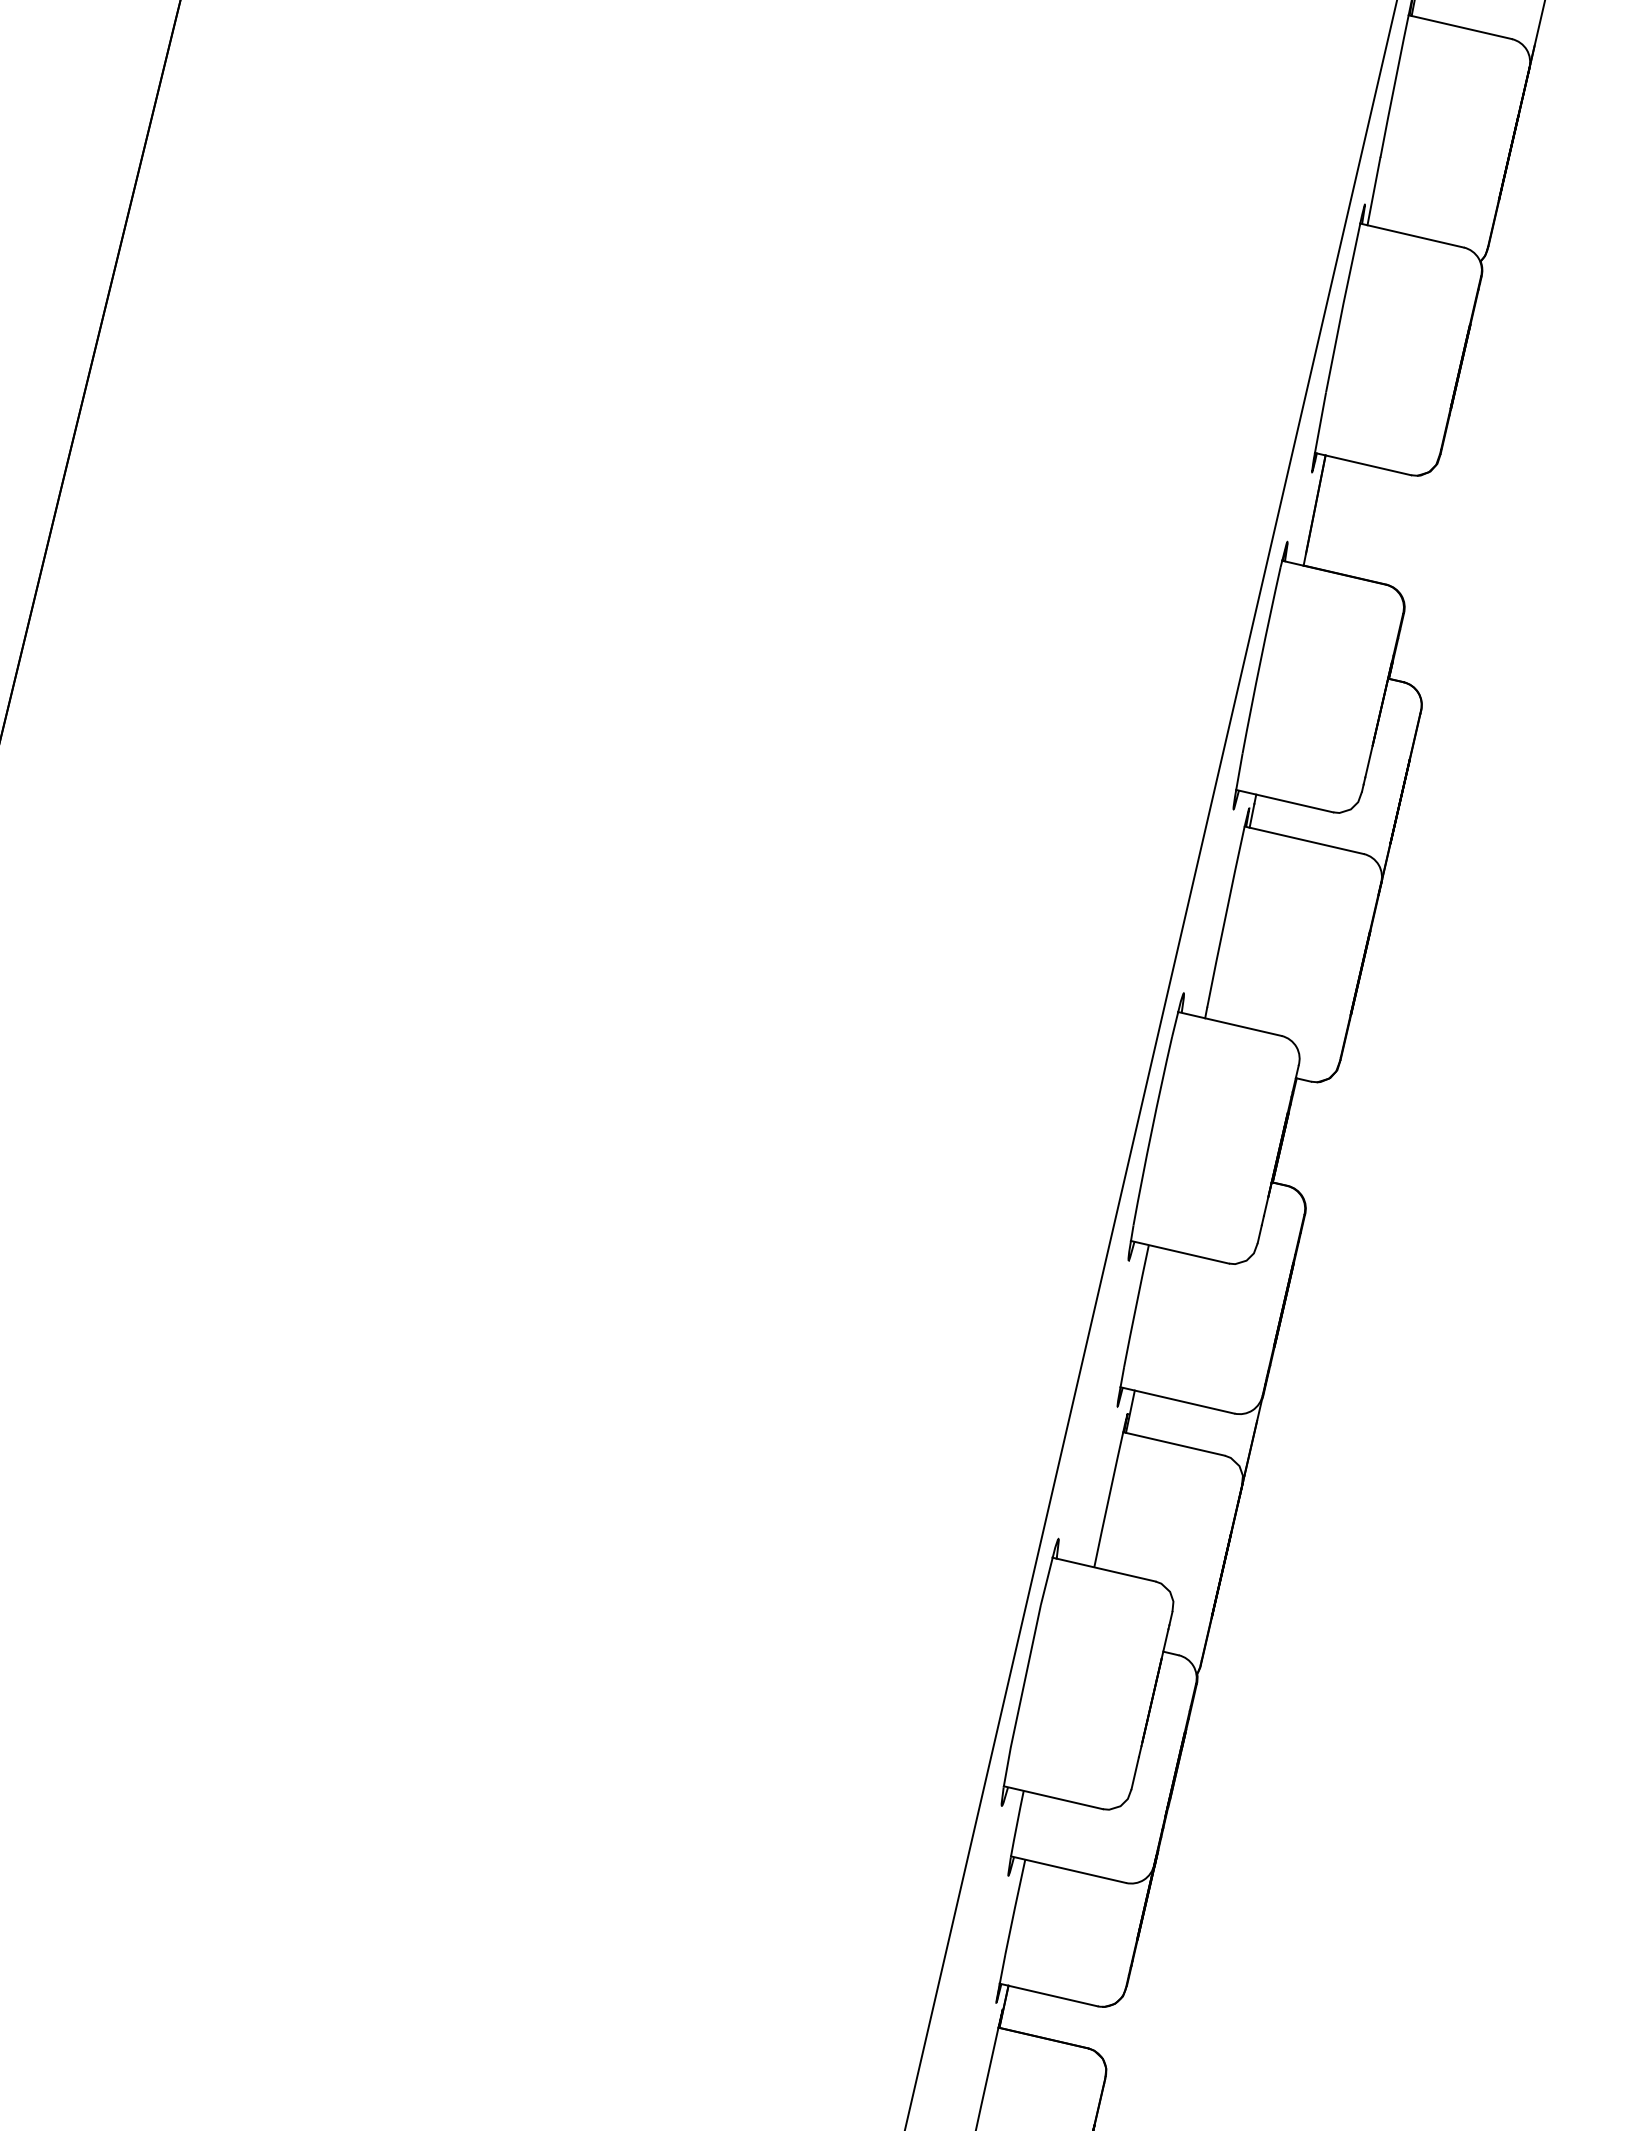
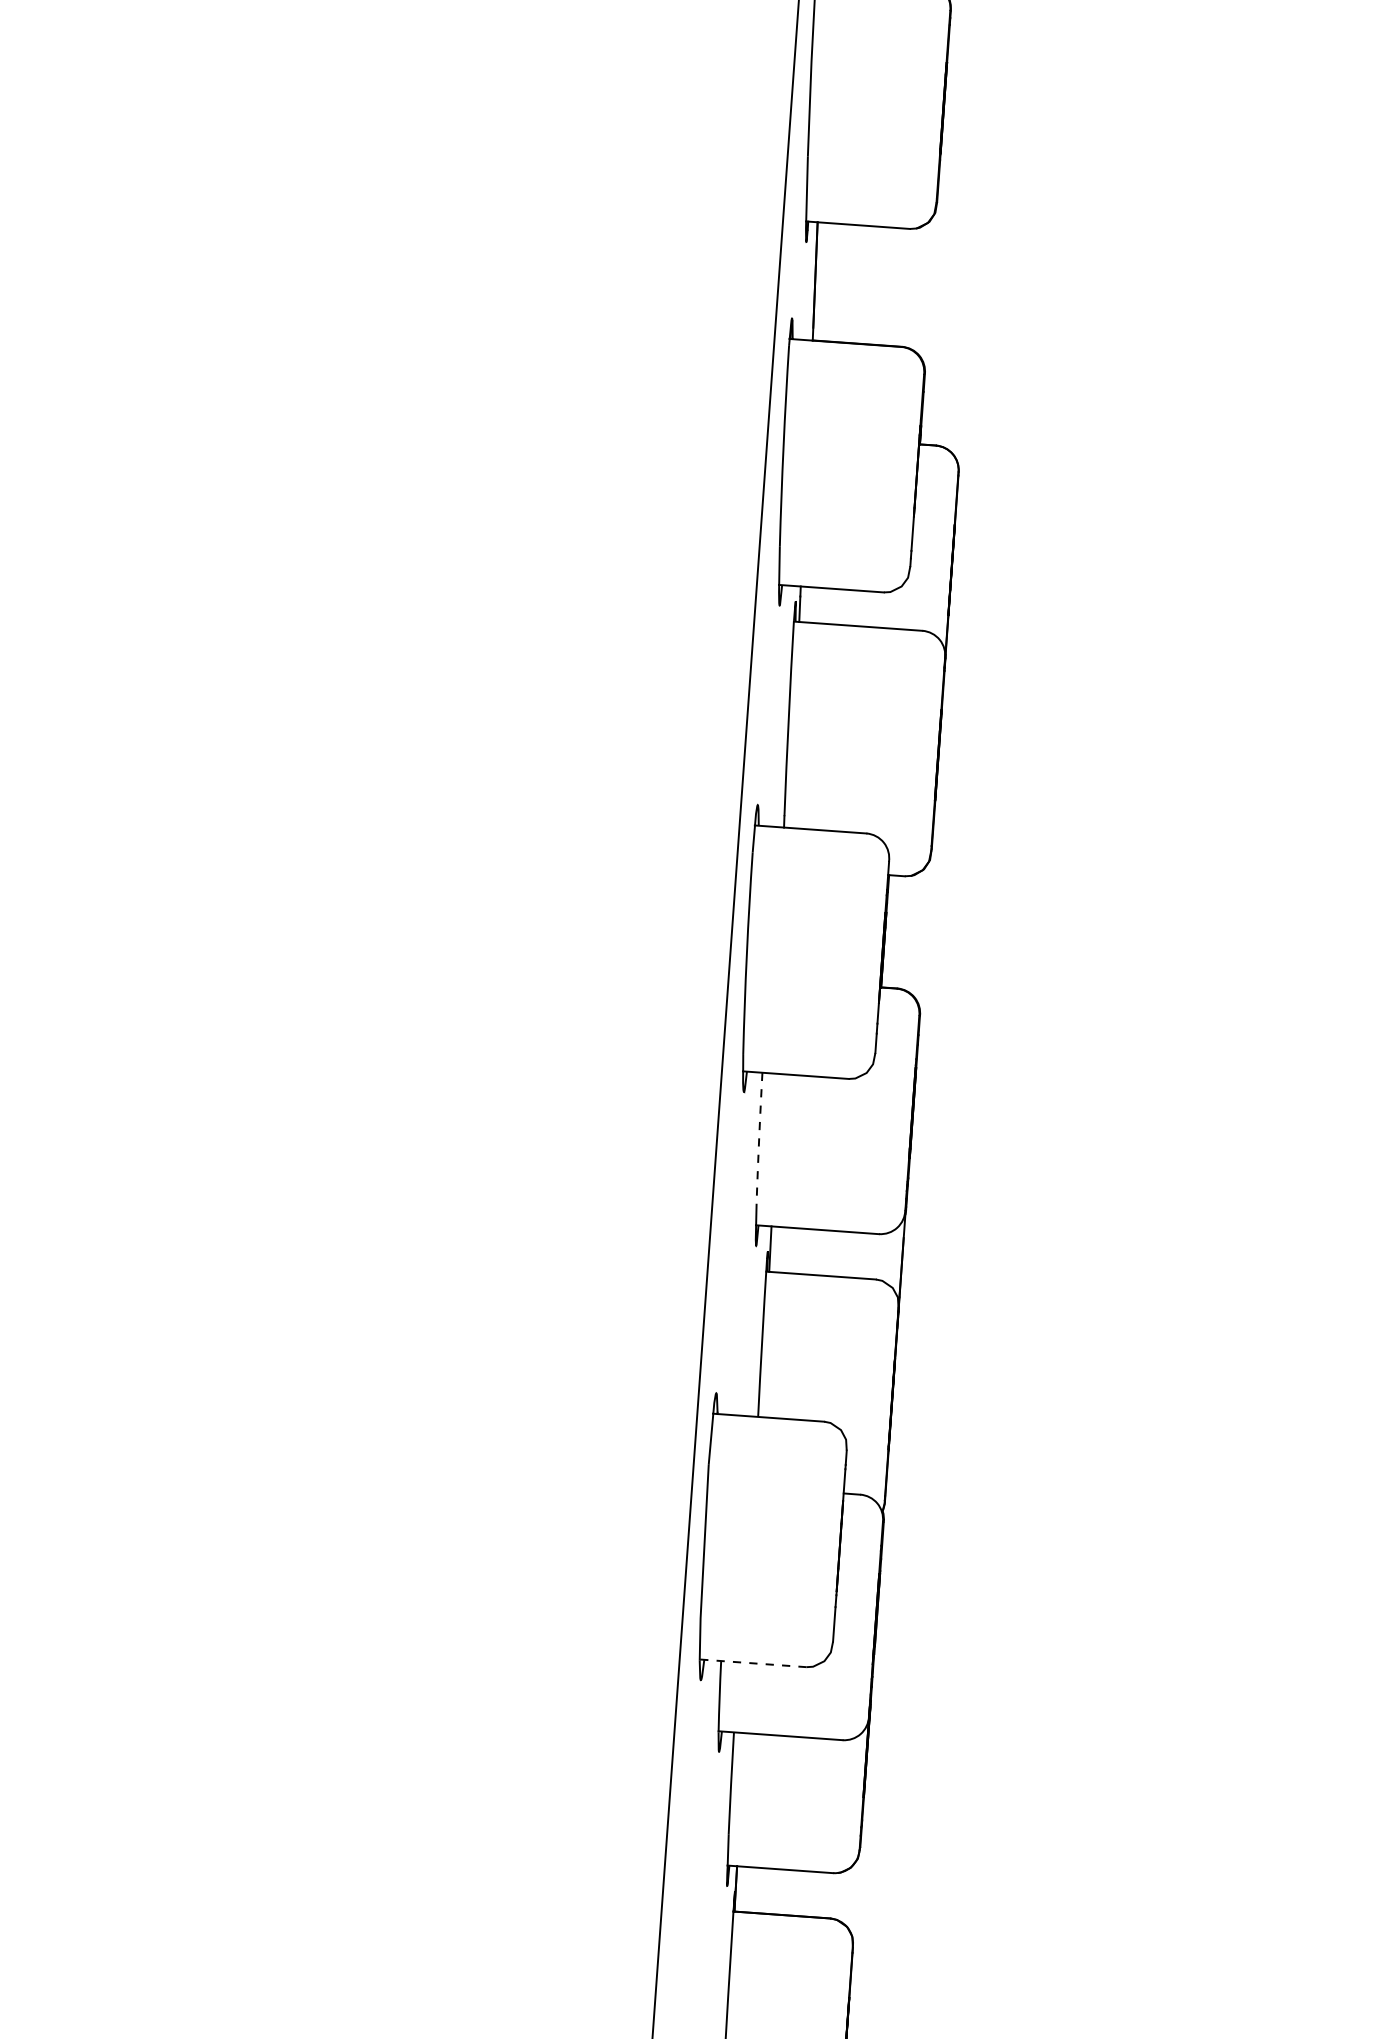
arc: (1136, 1306) -> (759, 1138), solid -> dashed
line: (1053, 1797) -> (753, 1663), solid -> dashed

